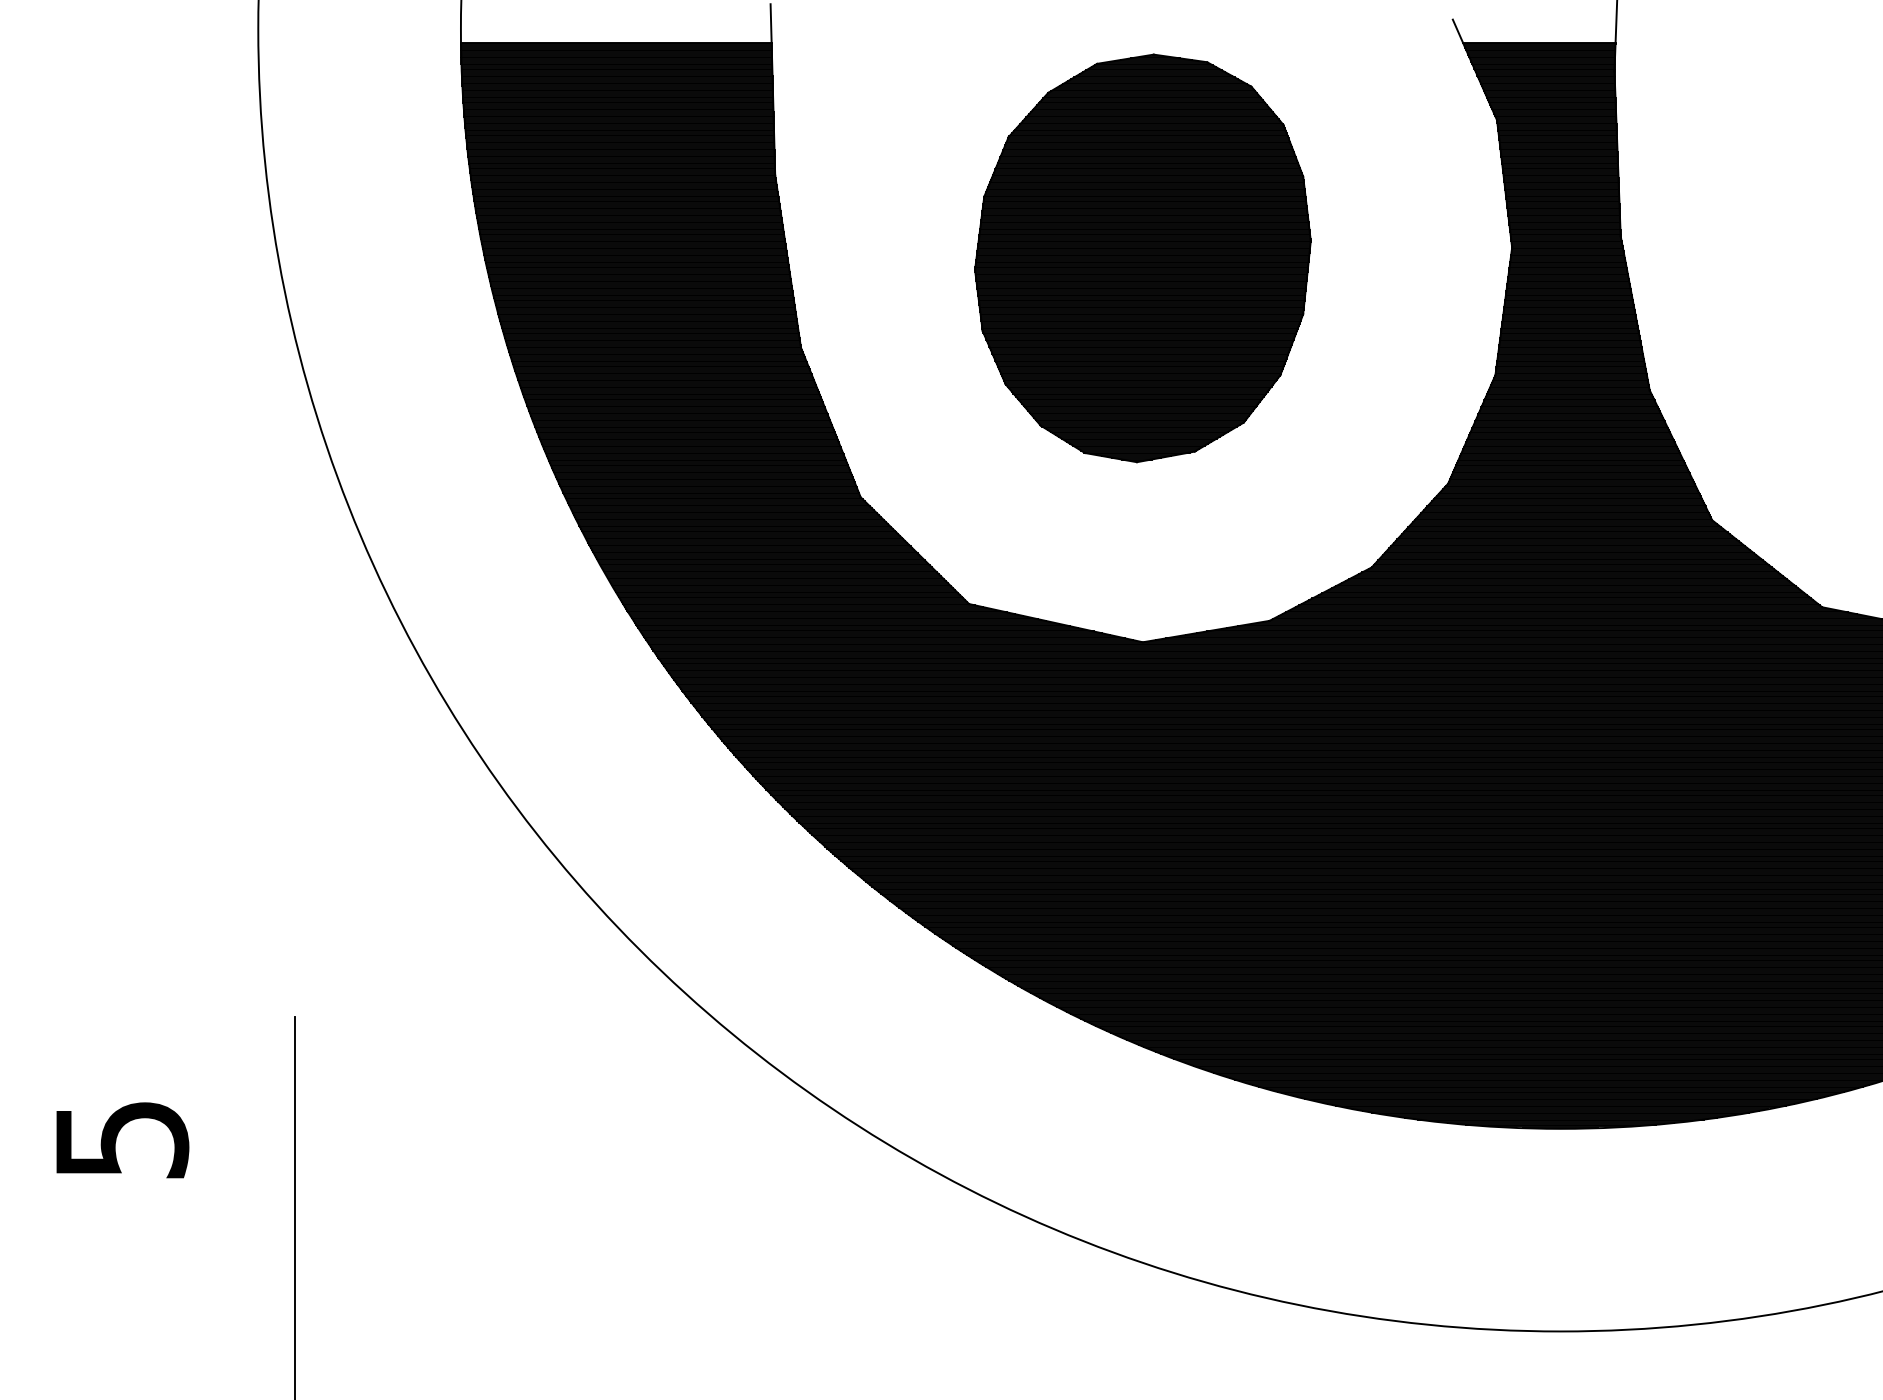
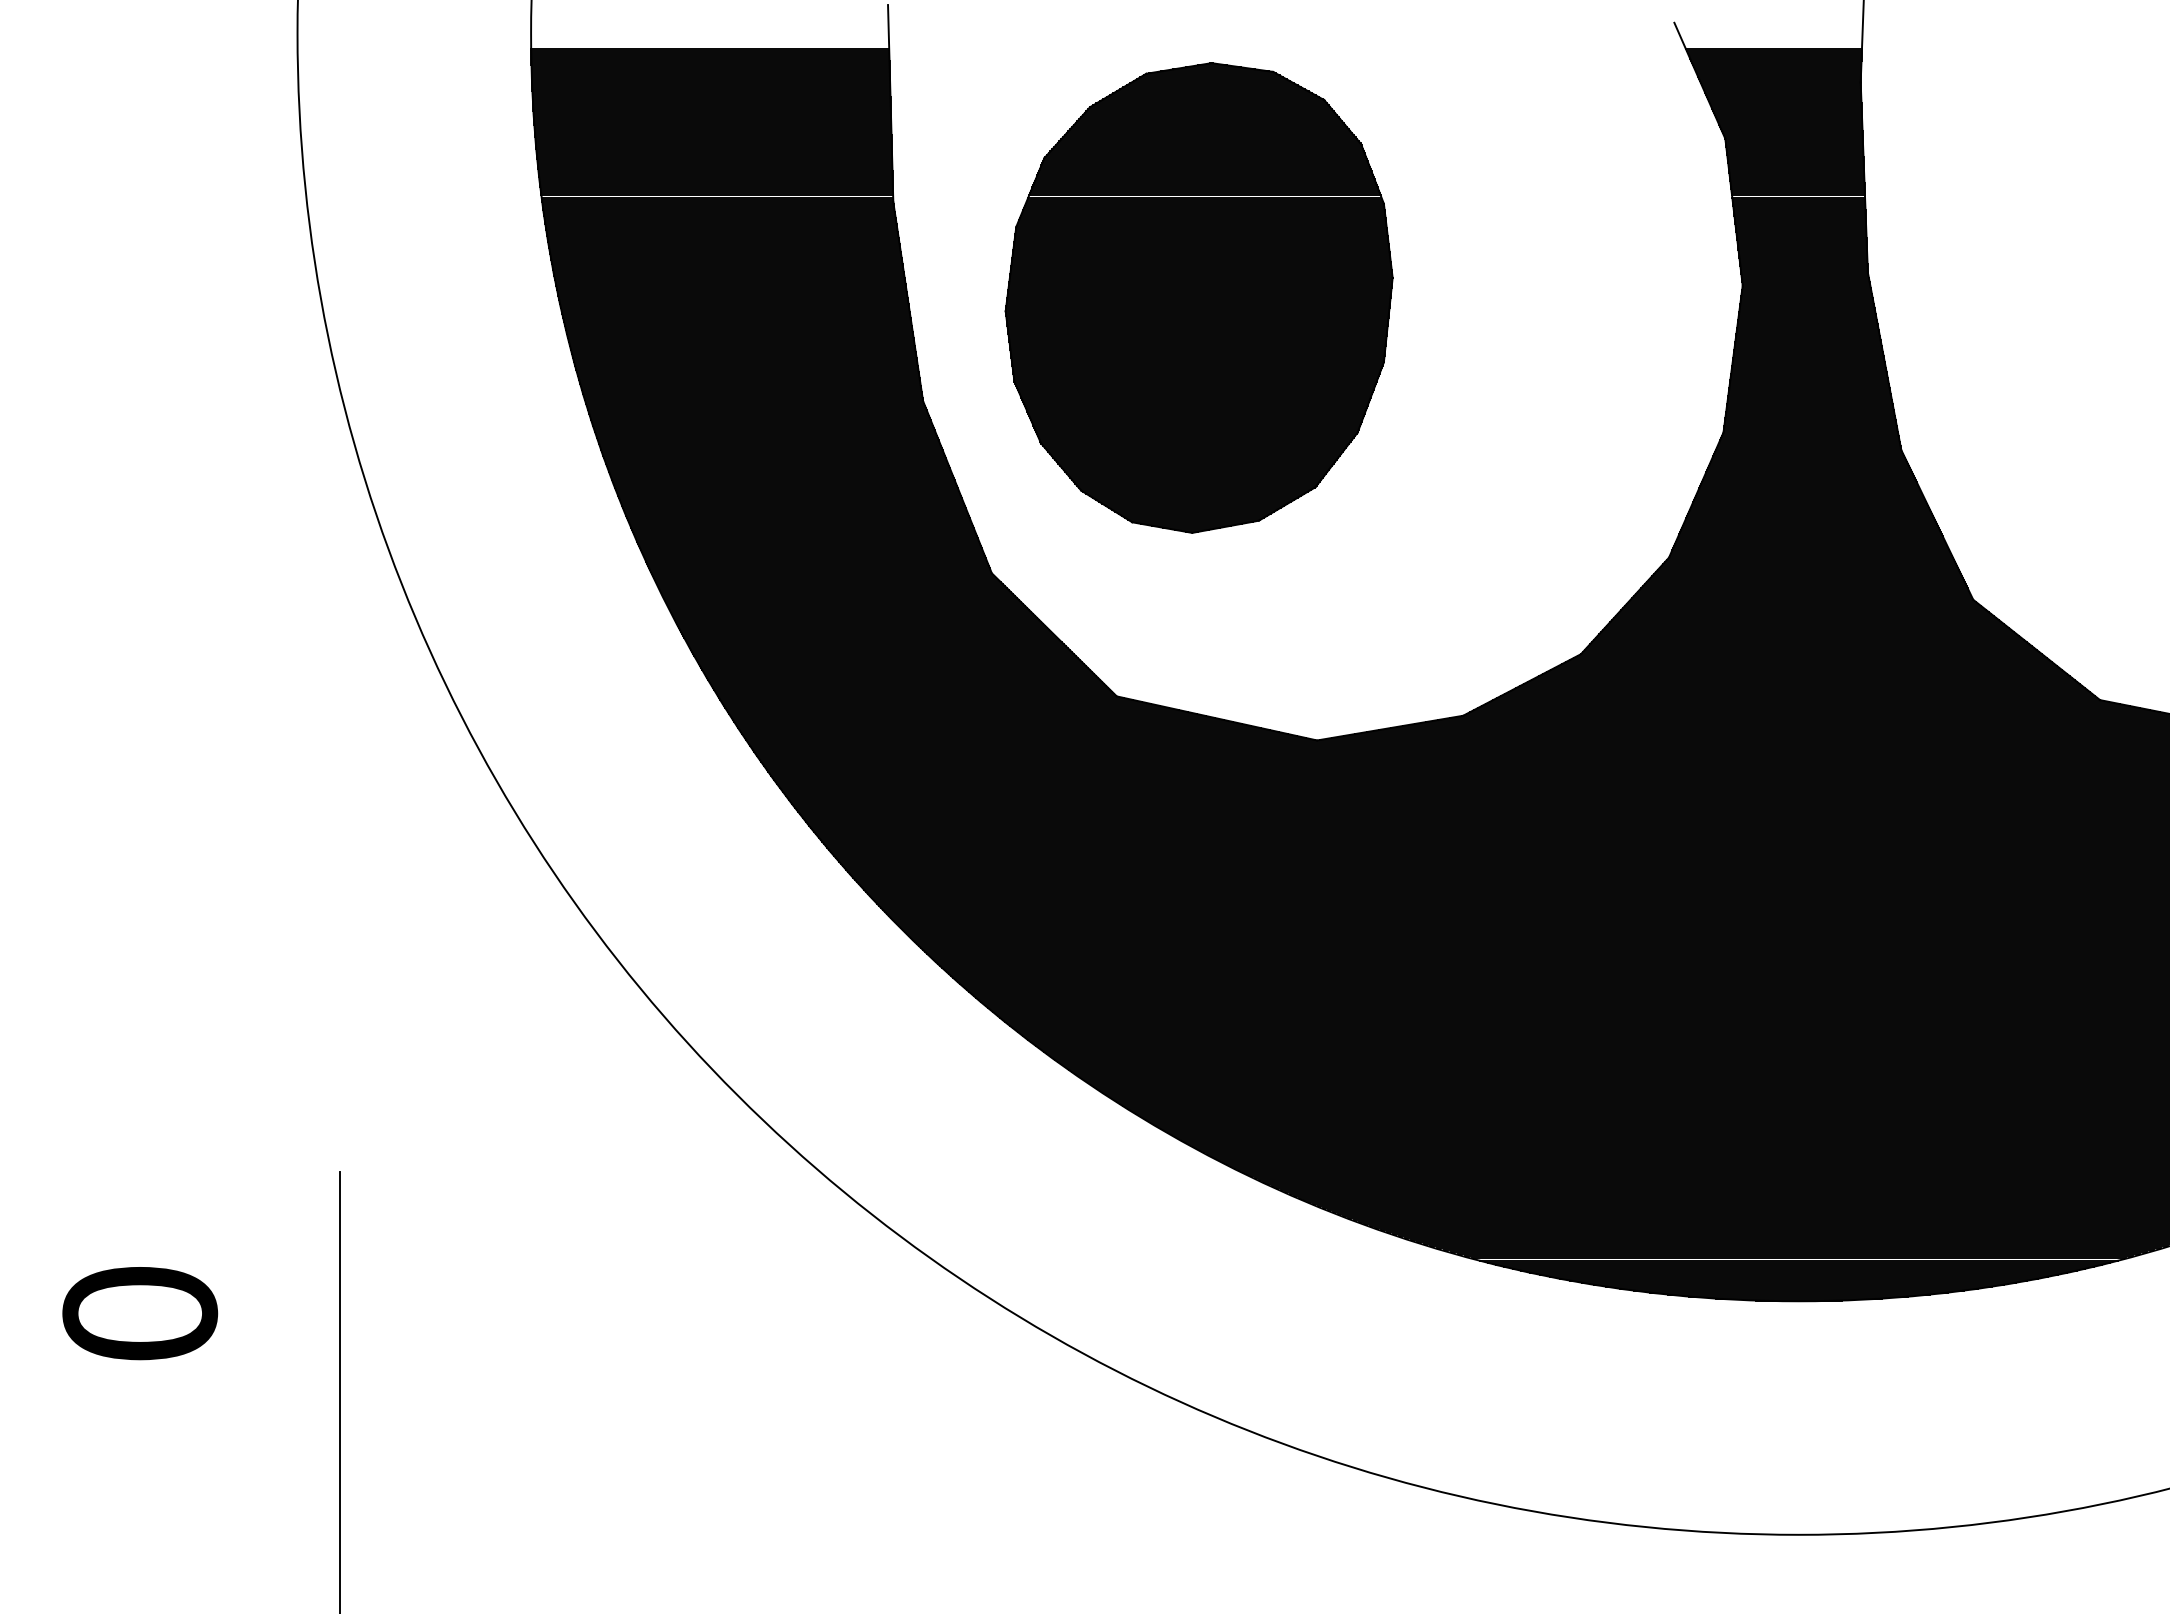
part: (1142, 257) -> (1198, 297), moved
text: (122, 1139) -> (140, 1313), 5 -> 0

